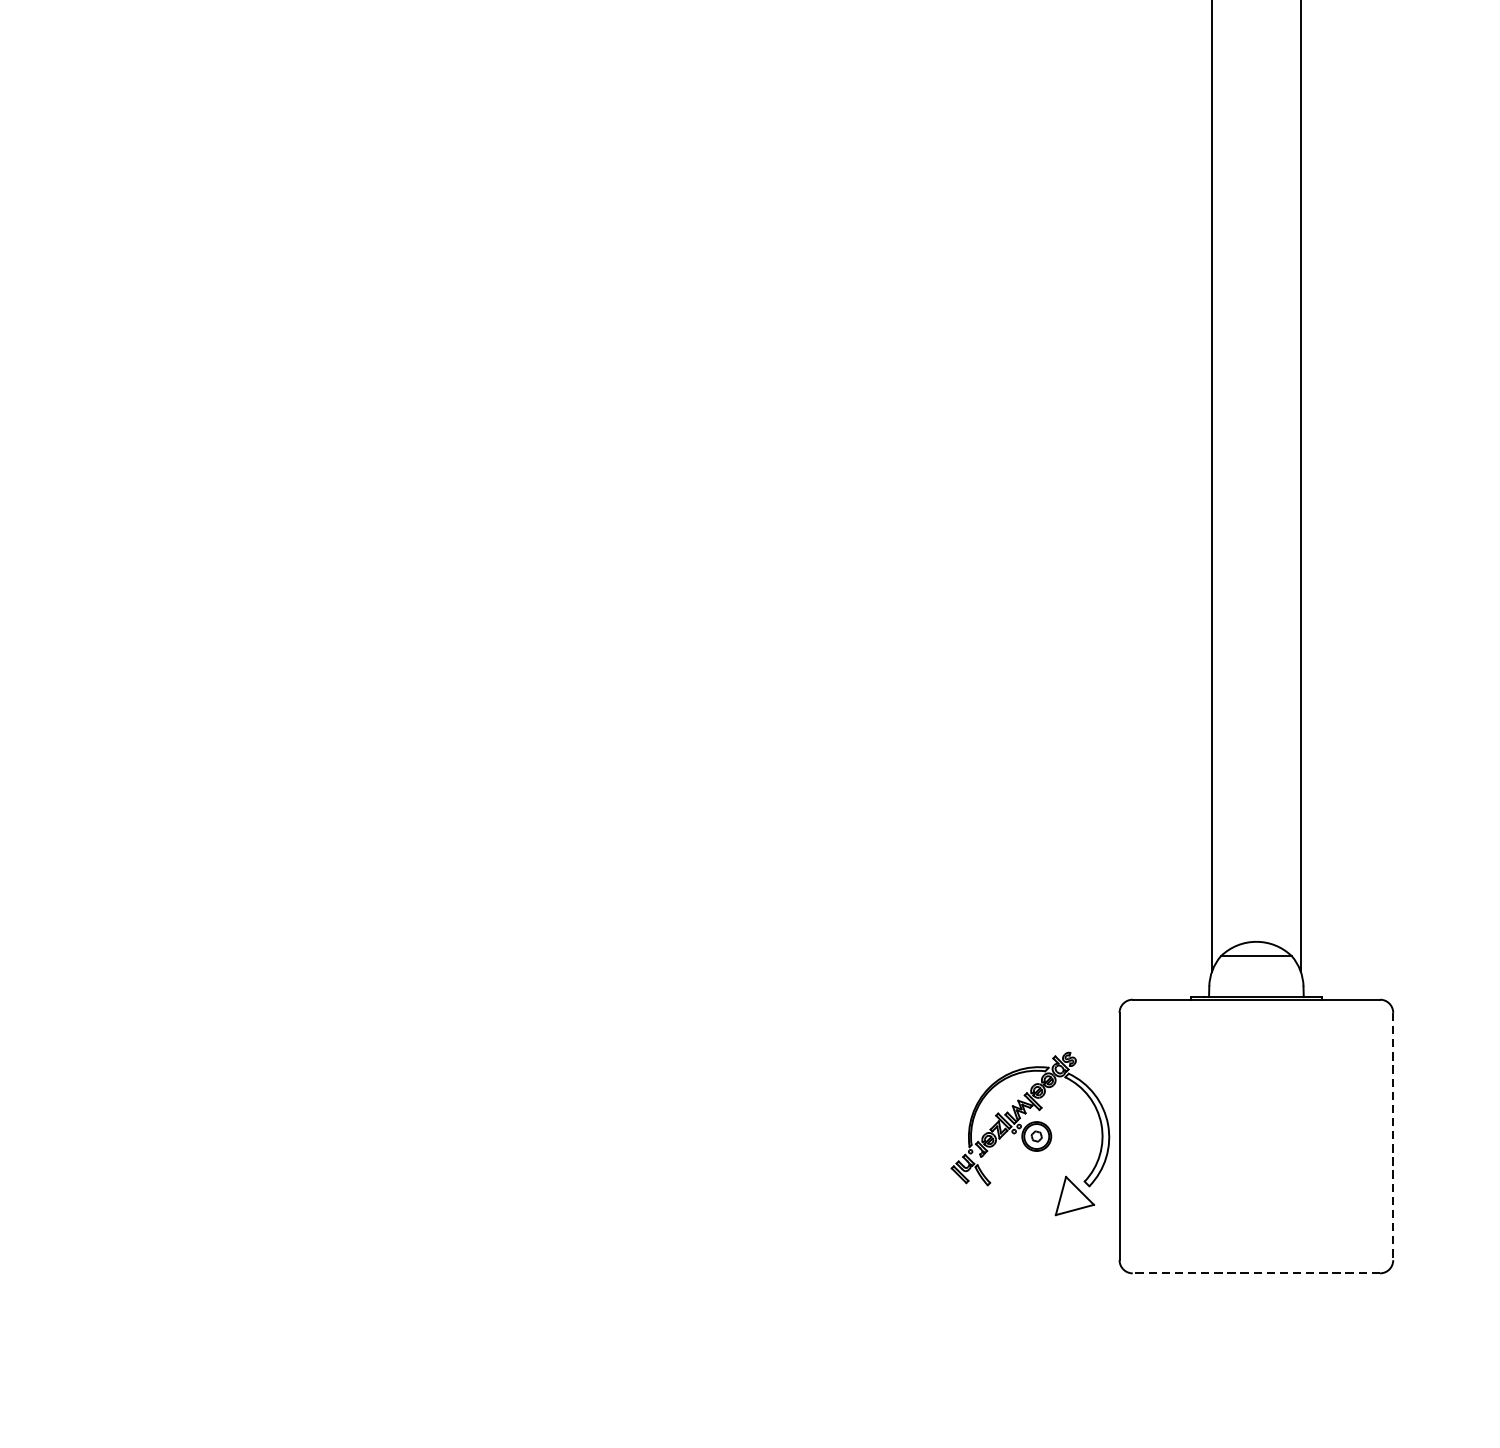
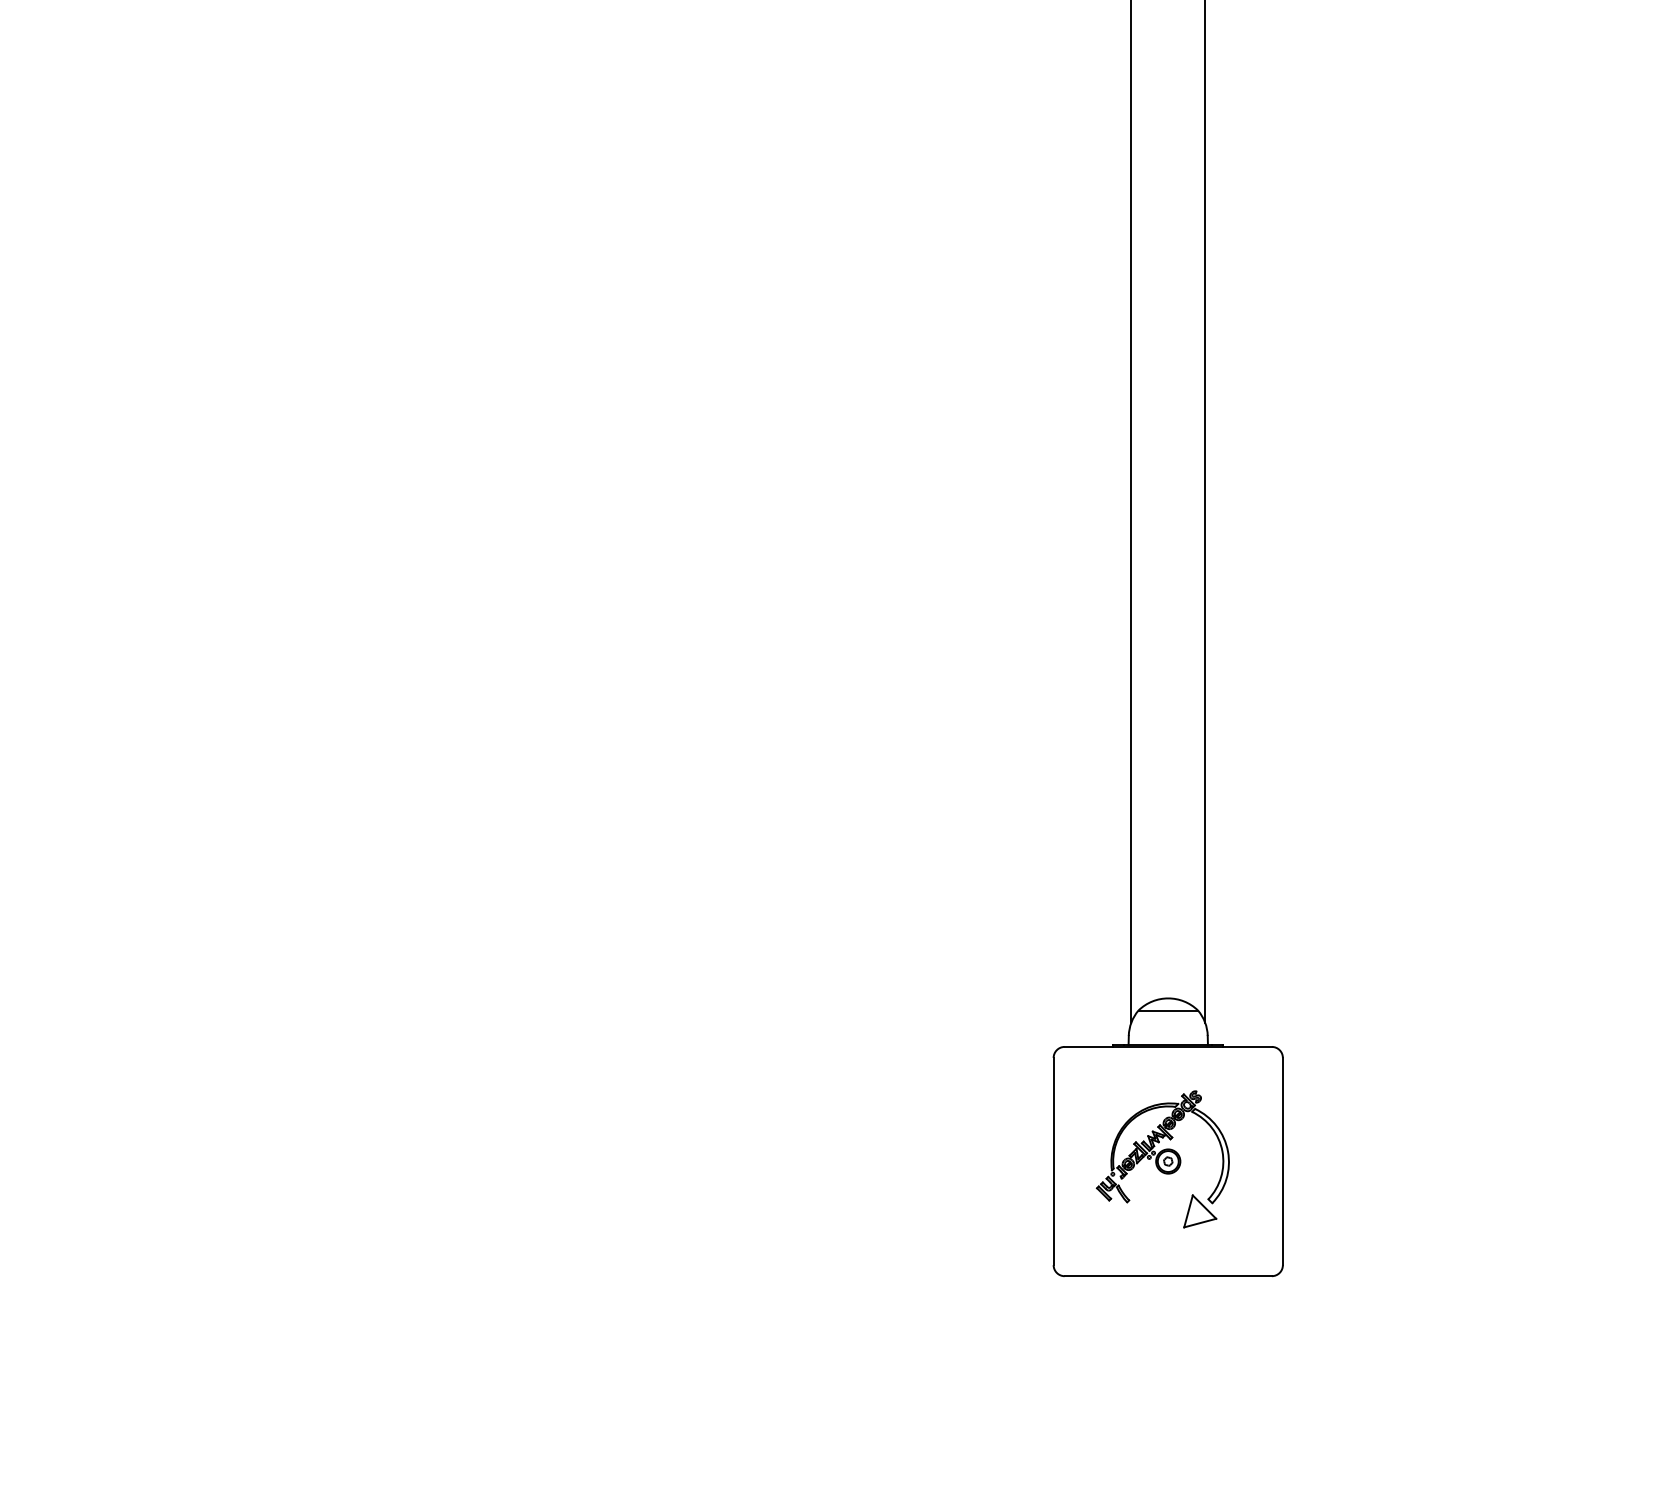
part: (1029, 1134) -> (1162, 1159), moved
line: (1392, 1136) -> (1282, 1161), dashed -> solid
line: (1256, 1273) -> (1168, 1276), dashed -> solid

